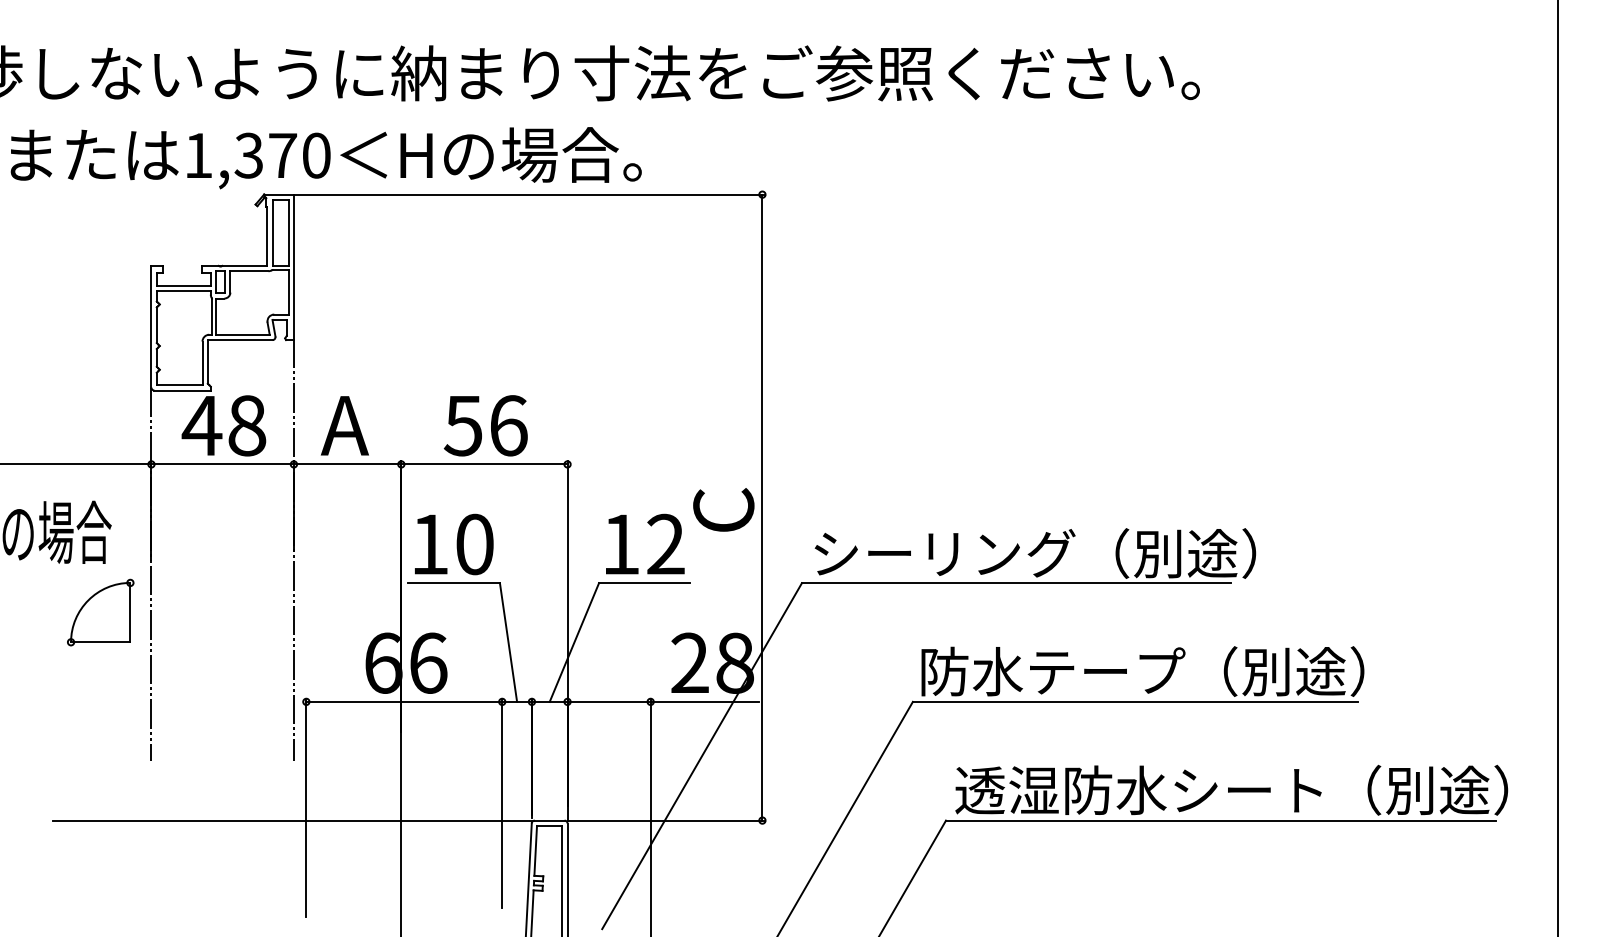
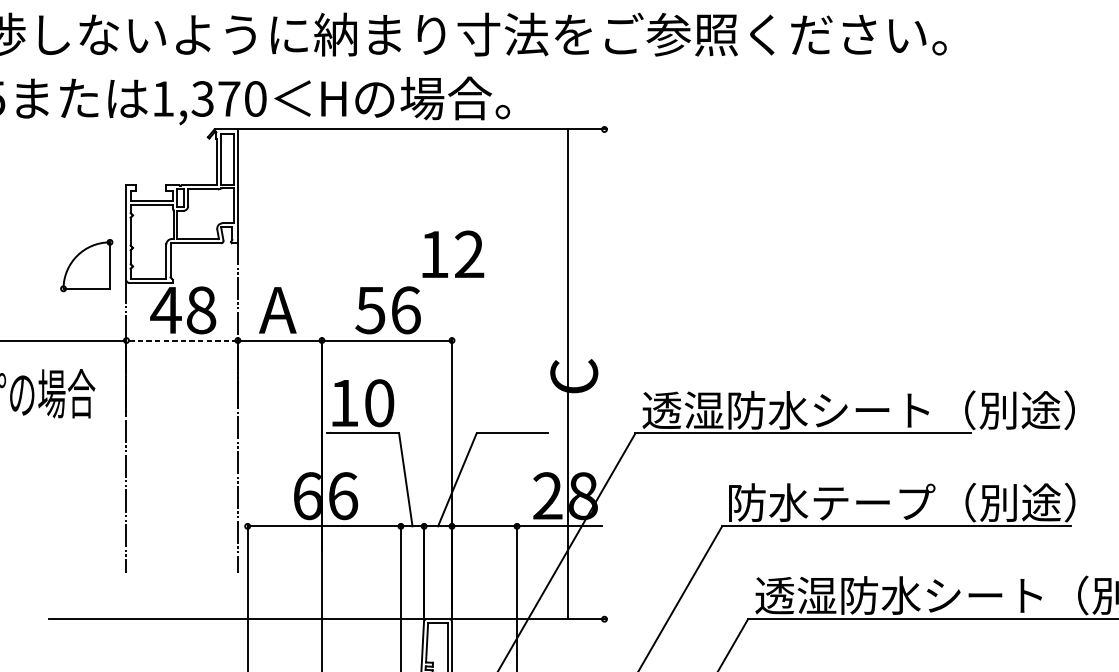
line: (222, 464) -> (182, 340), solid -> dashed
line: (762, 507) -> (568, 374), moved
text: (645, 543) -> (453, 253), moved
text: (1087, 553) -> (858, 410), シーリング（別途） -> 透湿防水シート（別途）
part: (100, 612) -> (86, 265), moved

